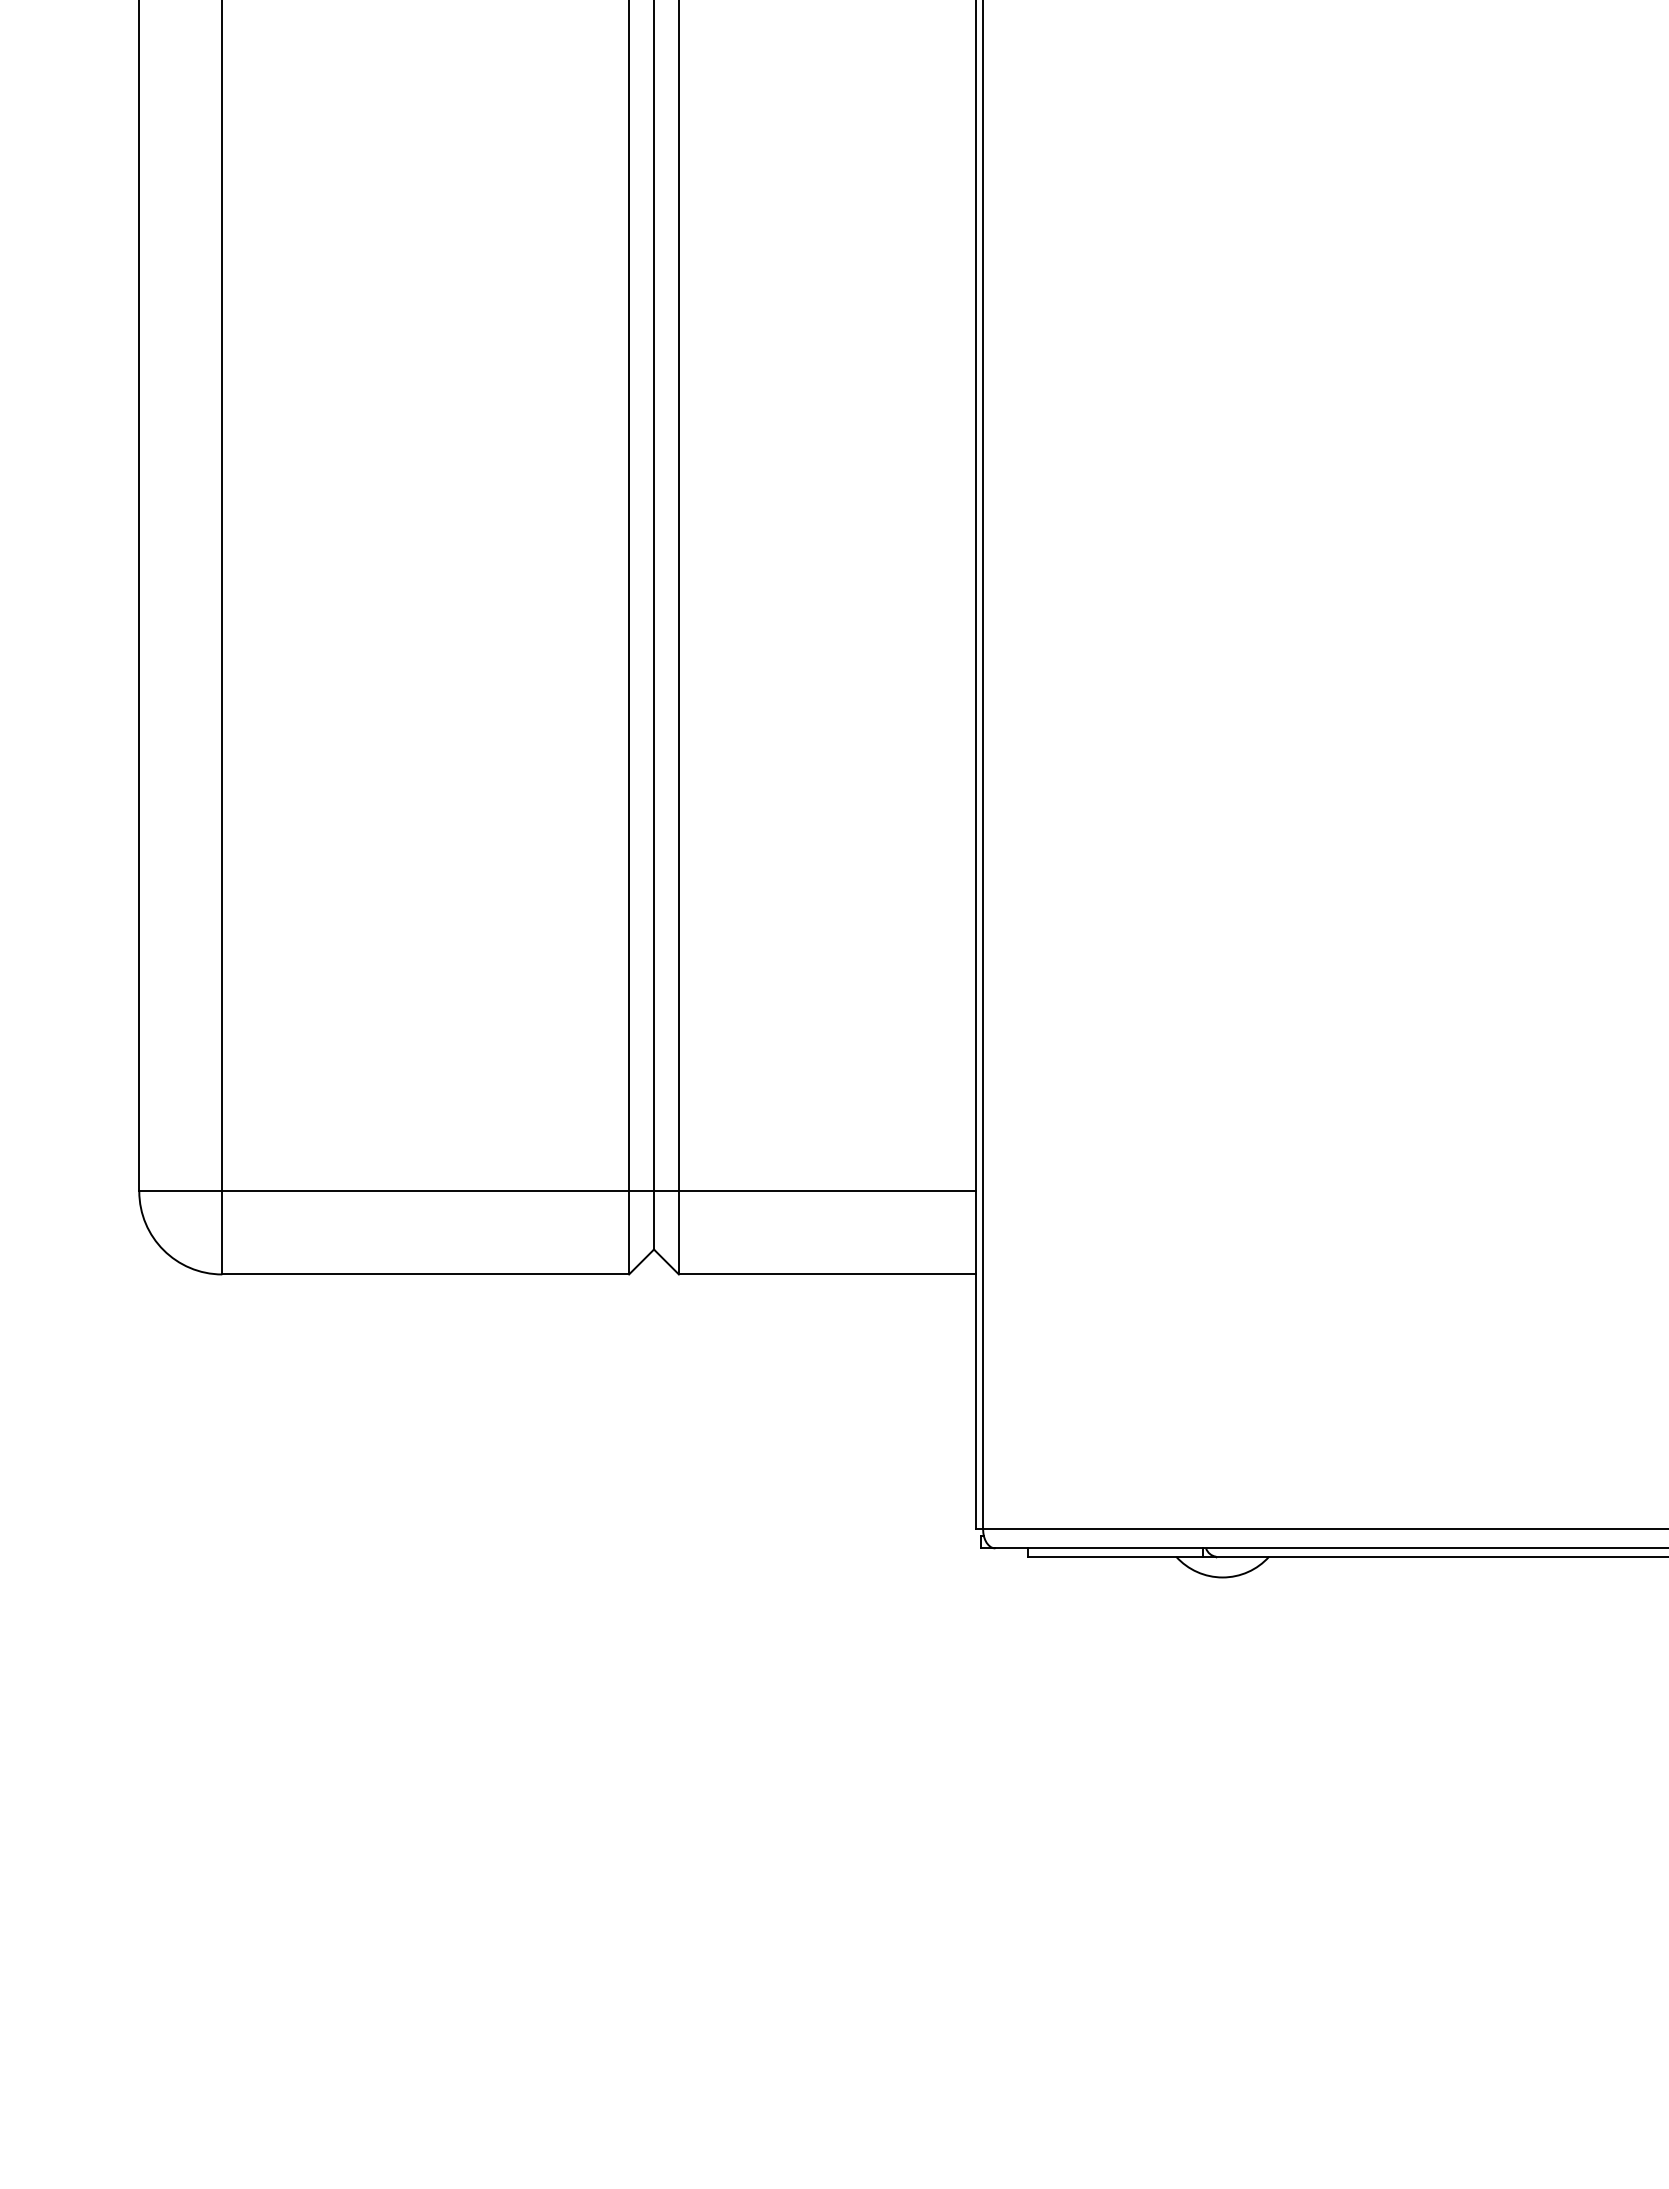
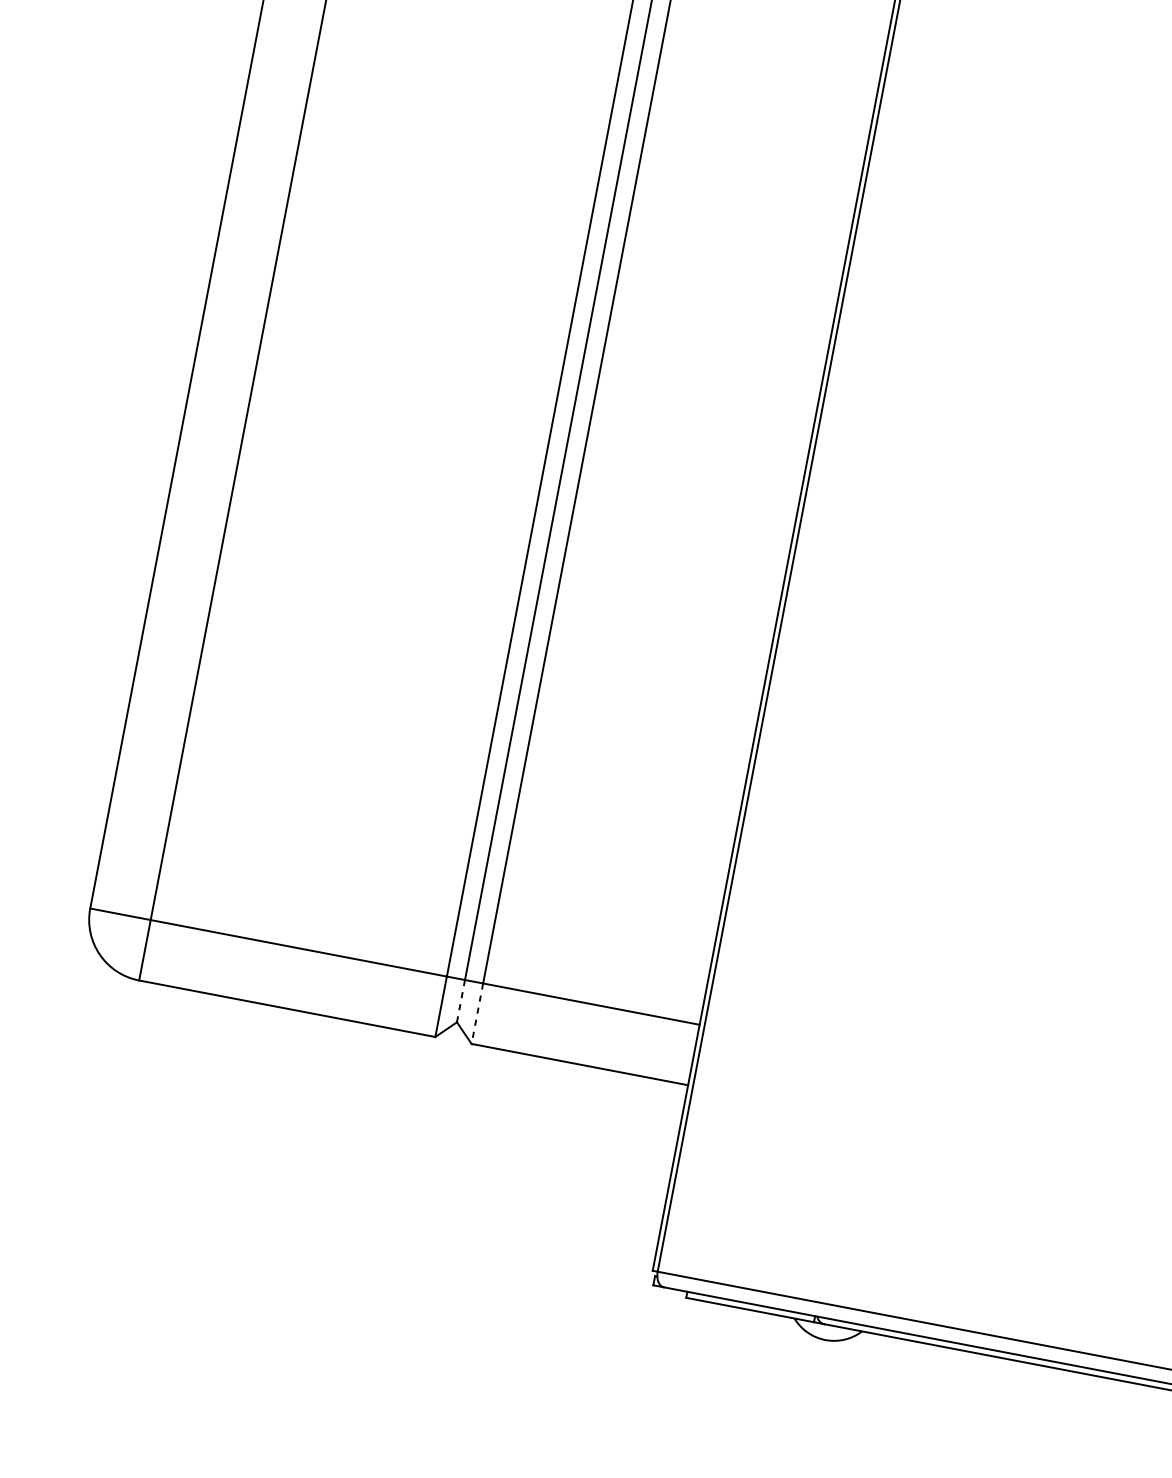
line: (654, 1220) -> (461, 1001), solid -> dashed
line: (678, 1232) -> (477, 1013), solid -> dashed

